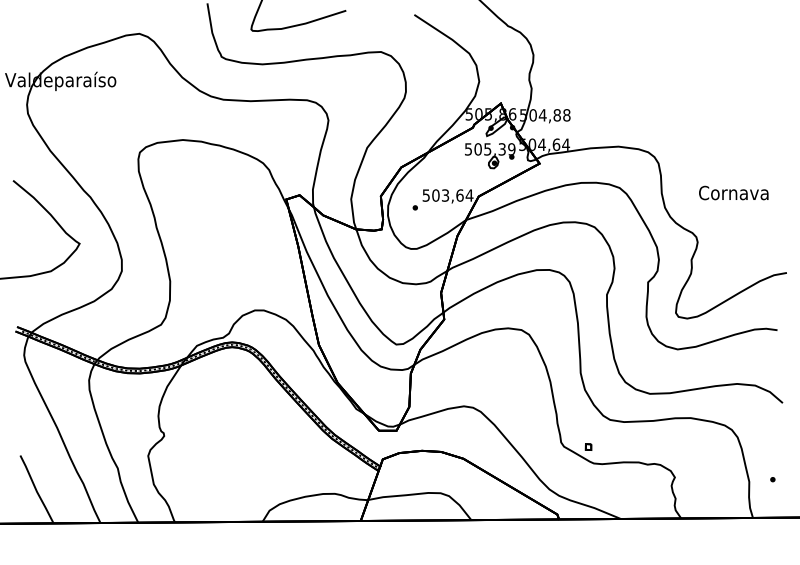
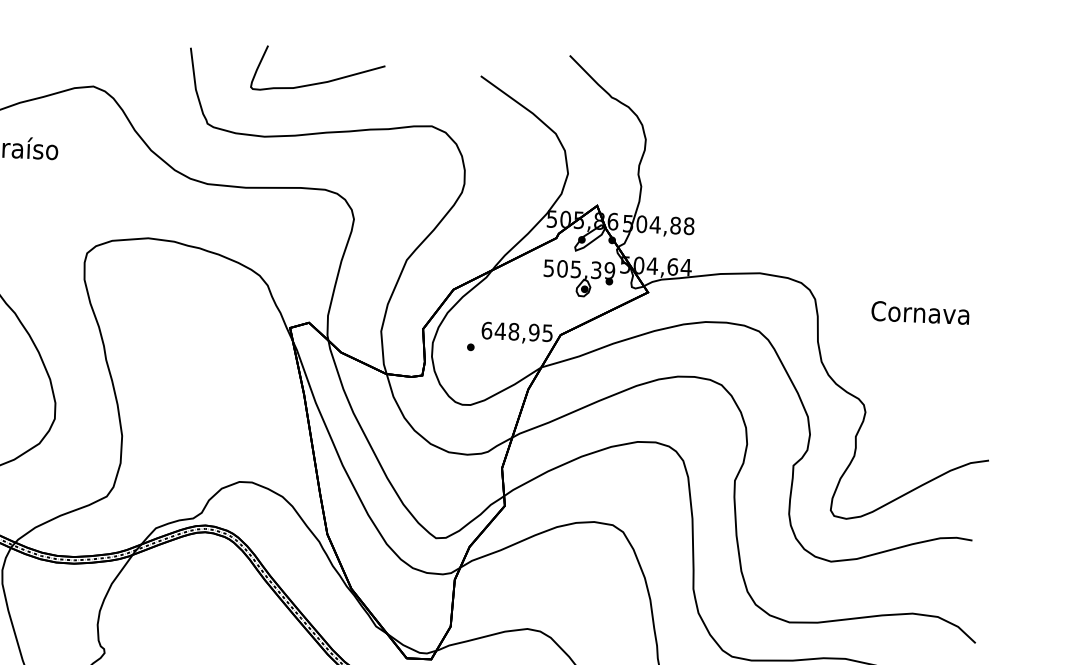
text: (733, 192) -> (920, 312), moved
text: (447, 195) -> (516, 331), 503,64 -> 648,95

